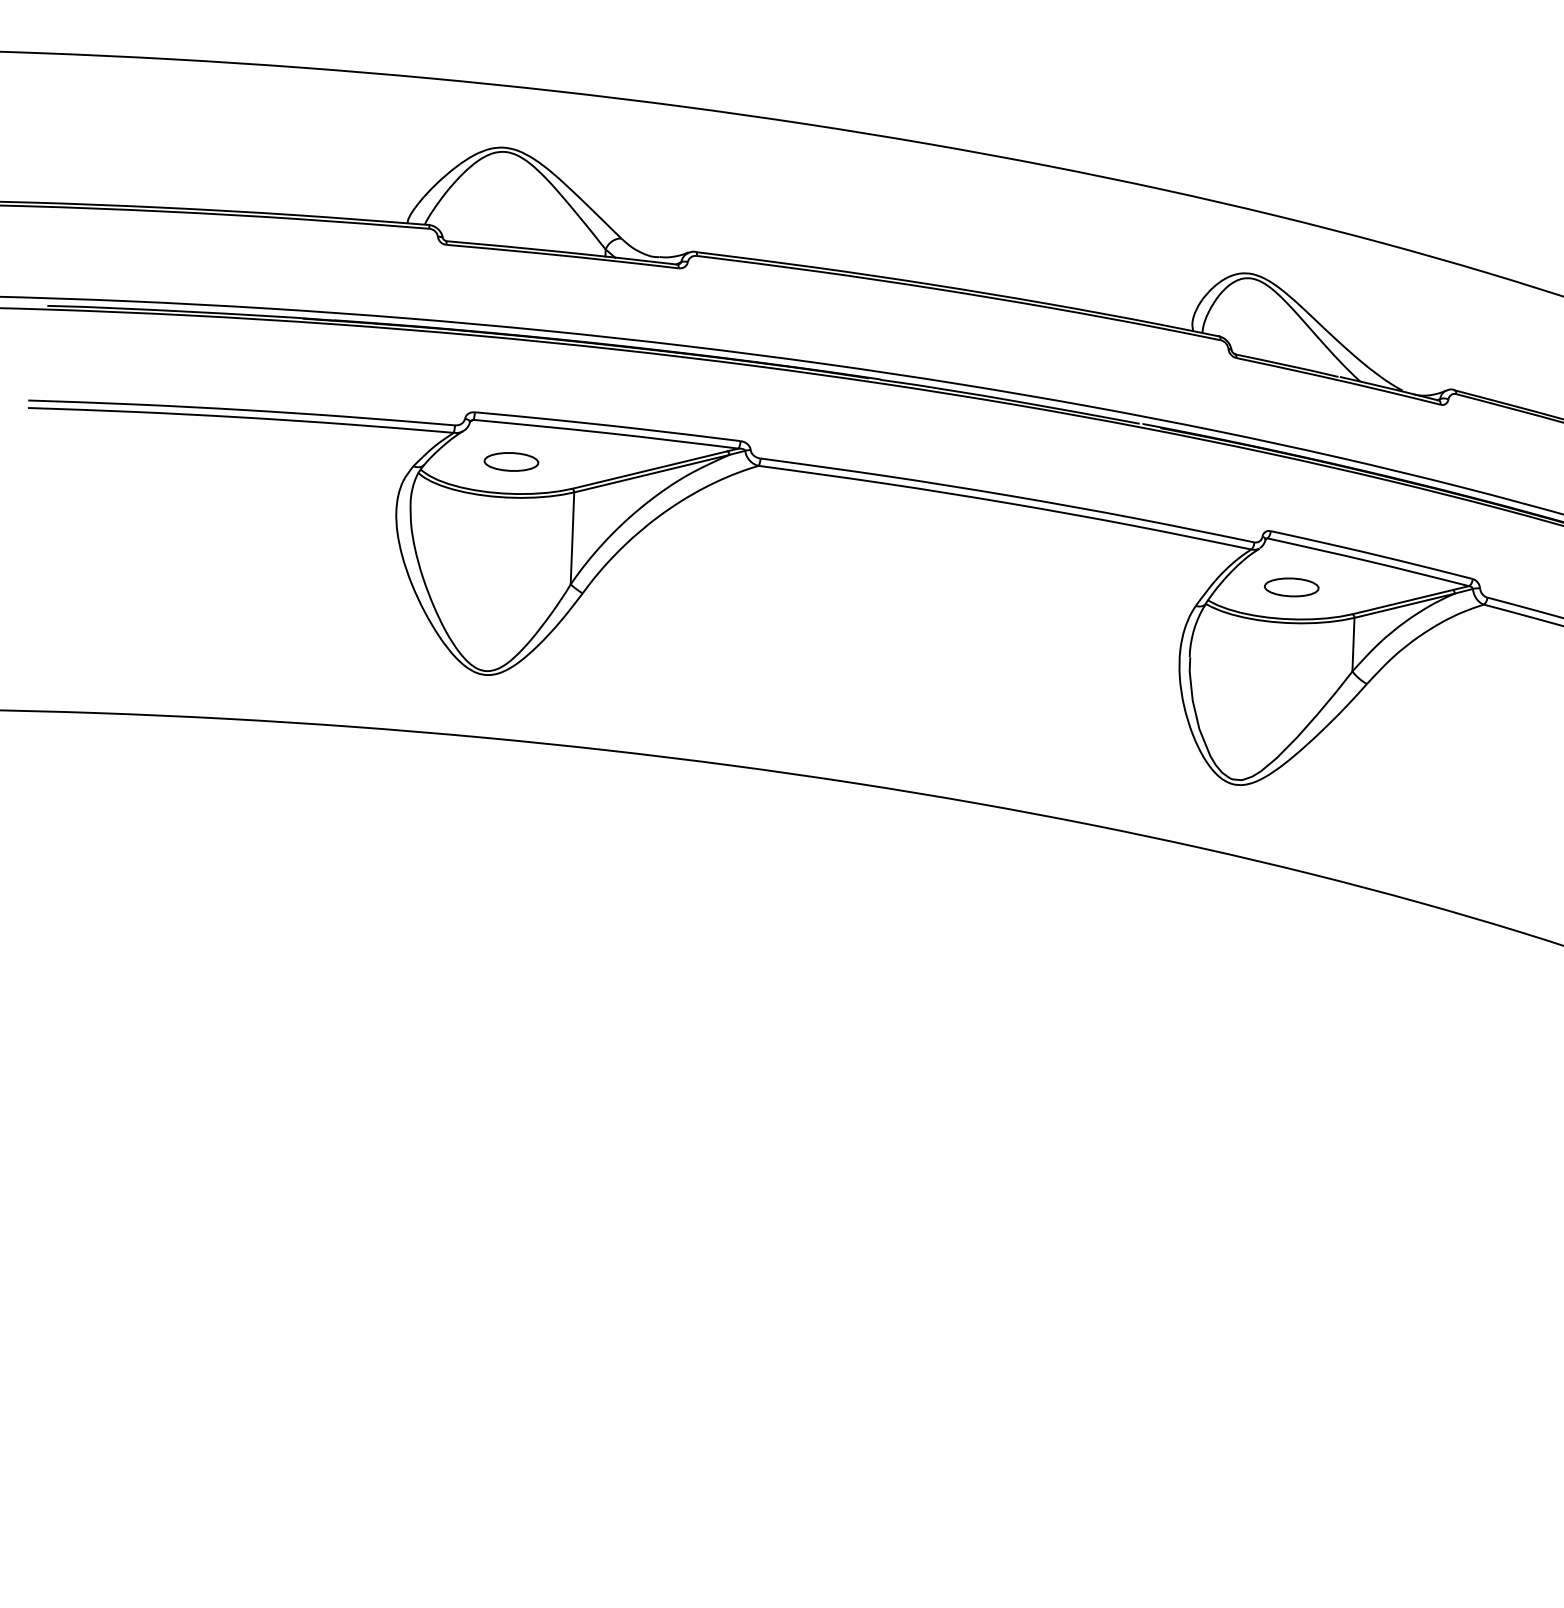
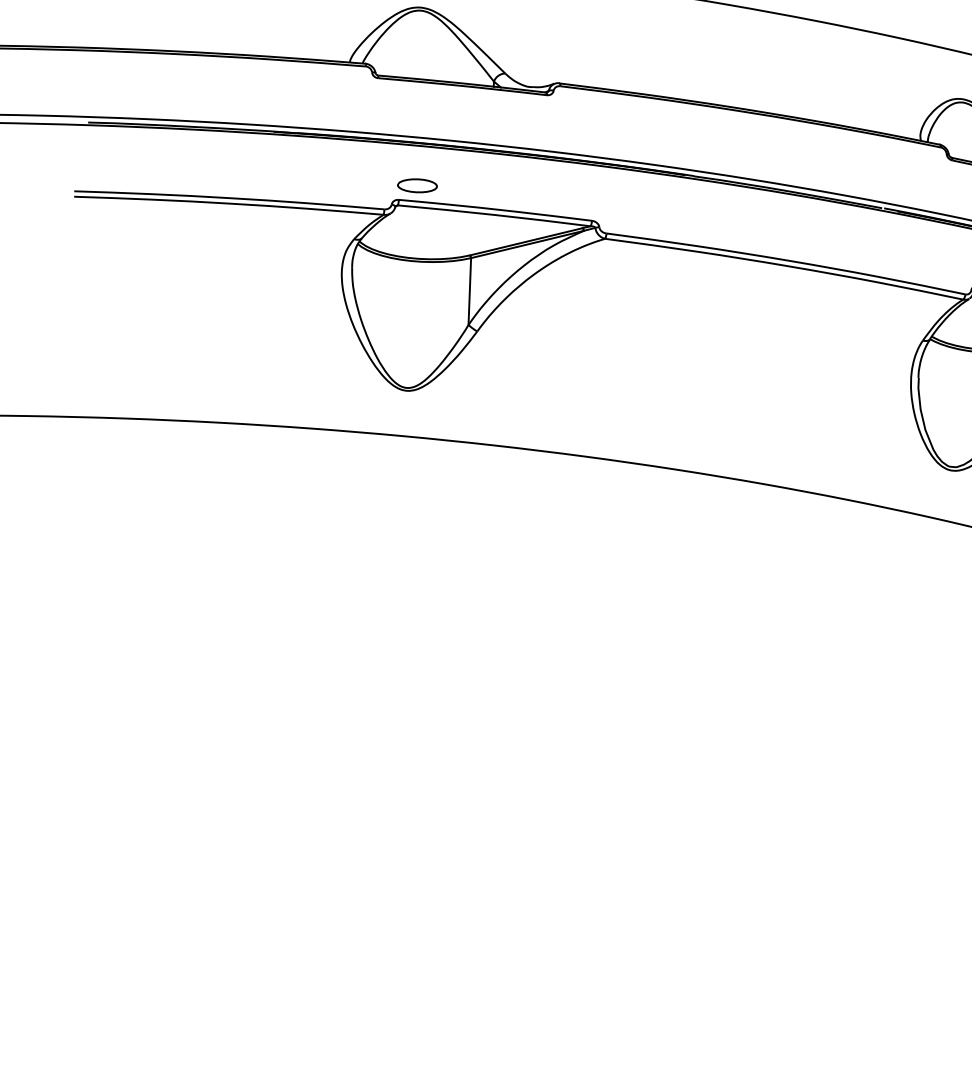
part: (511, 461) -> (417, 185), moved

